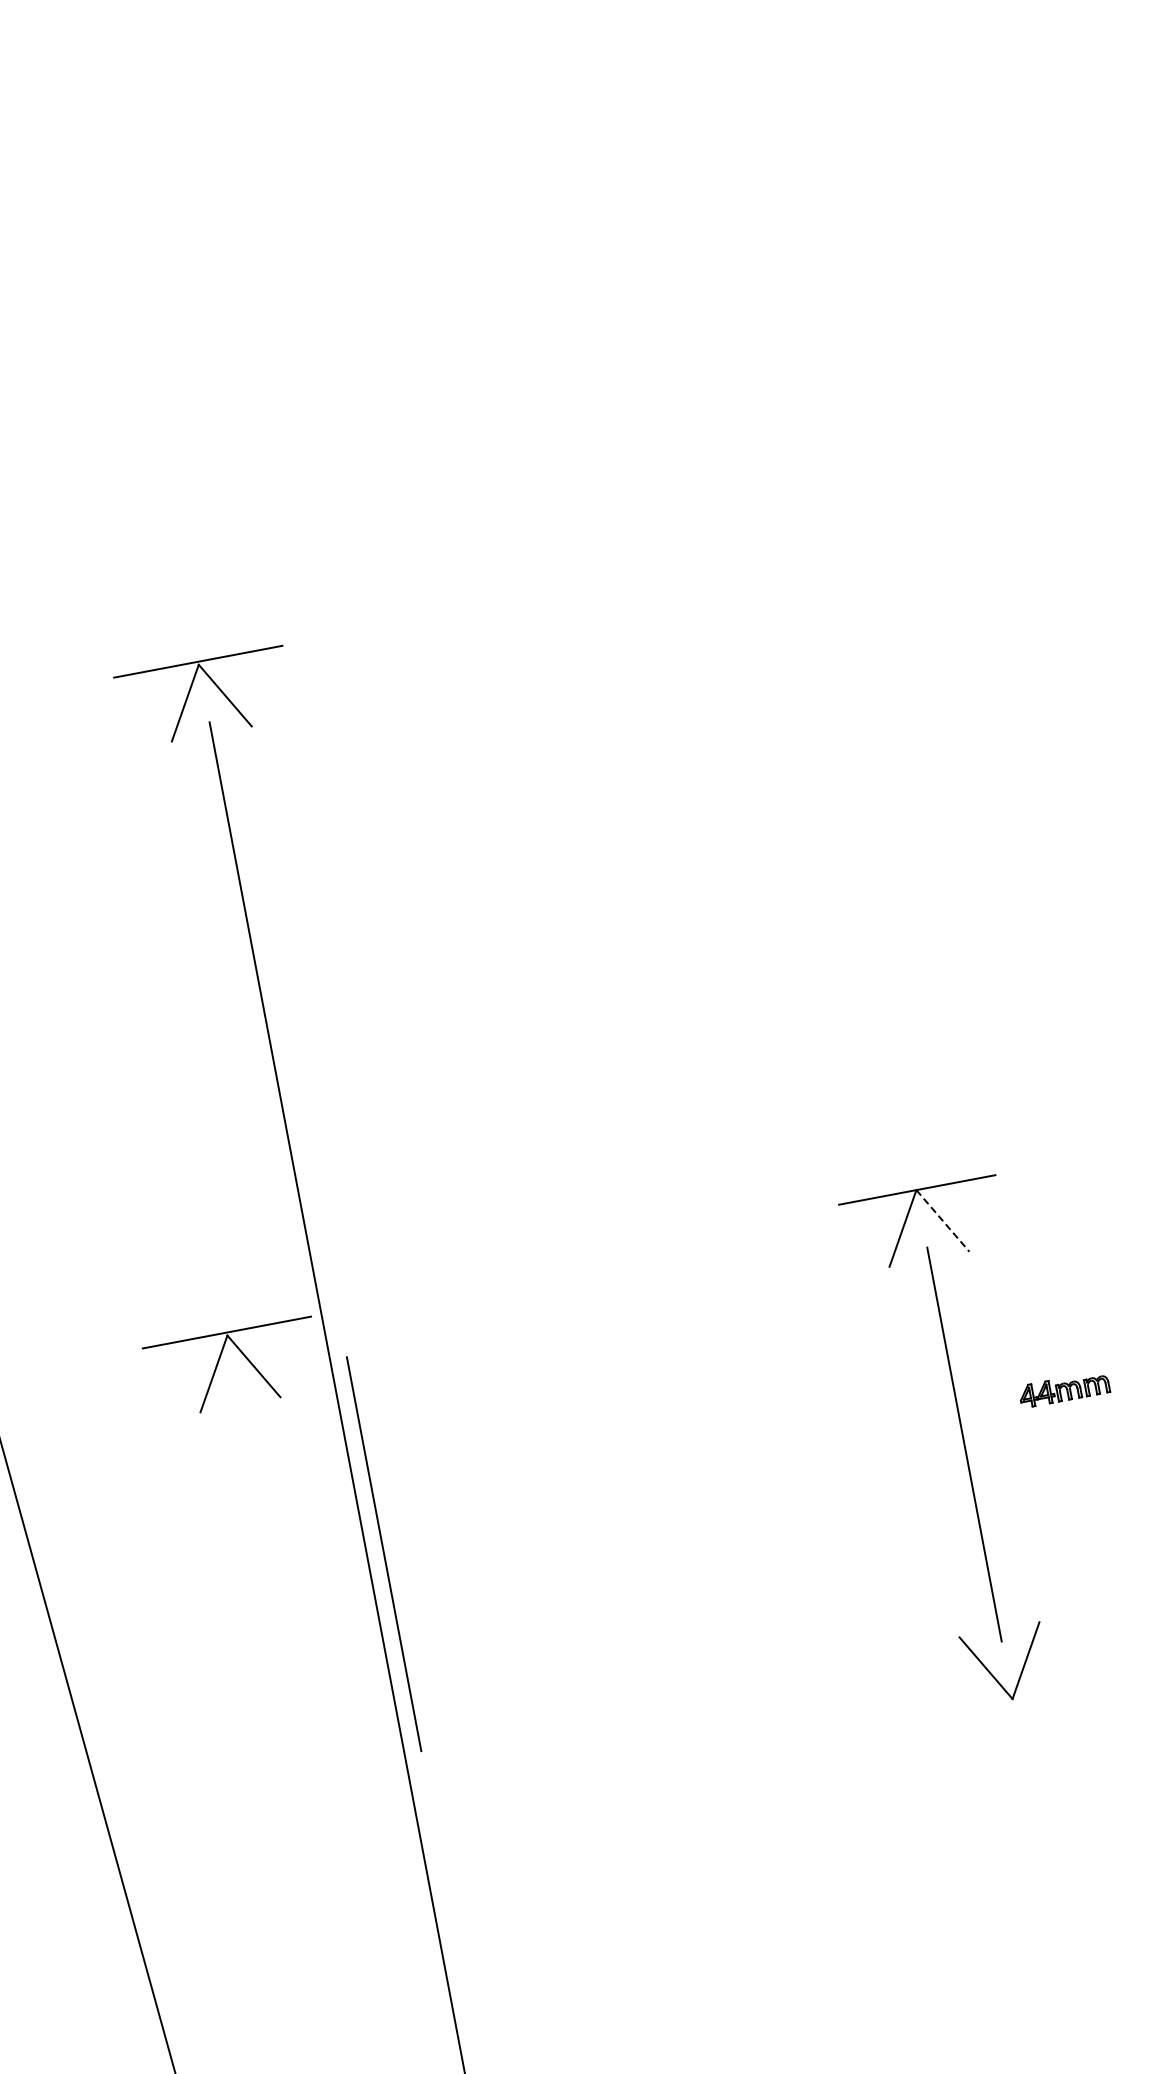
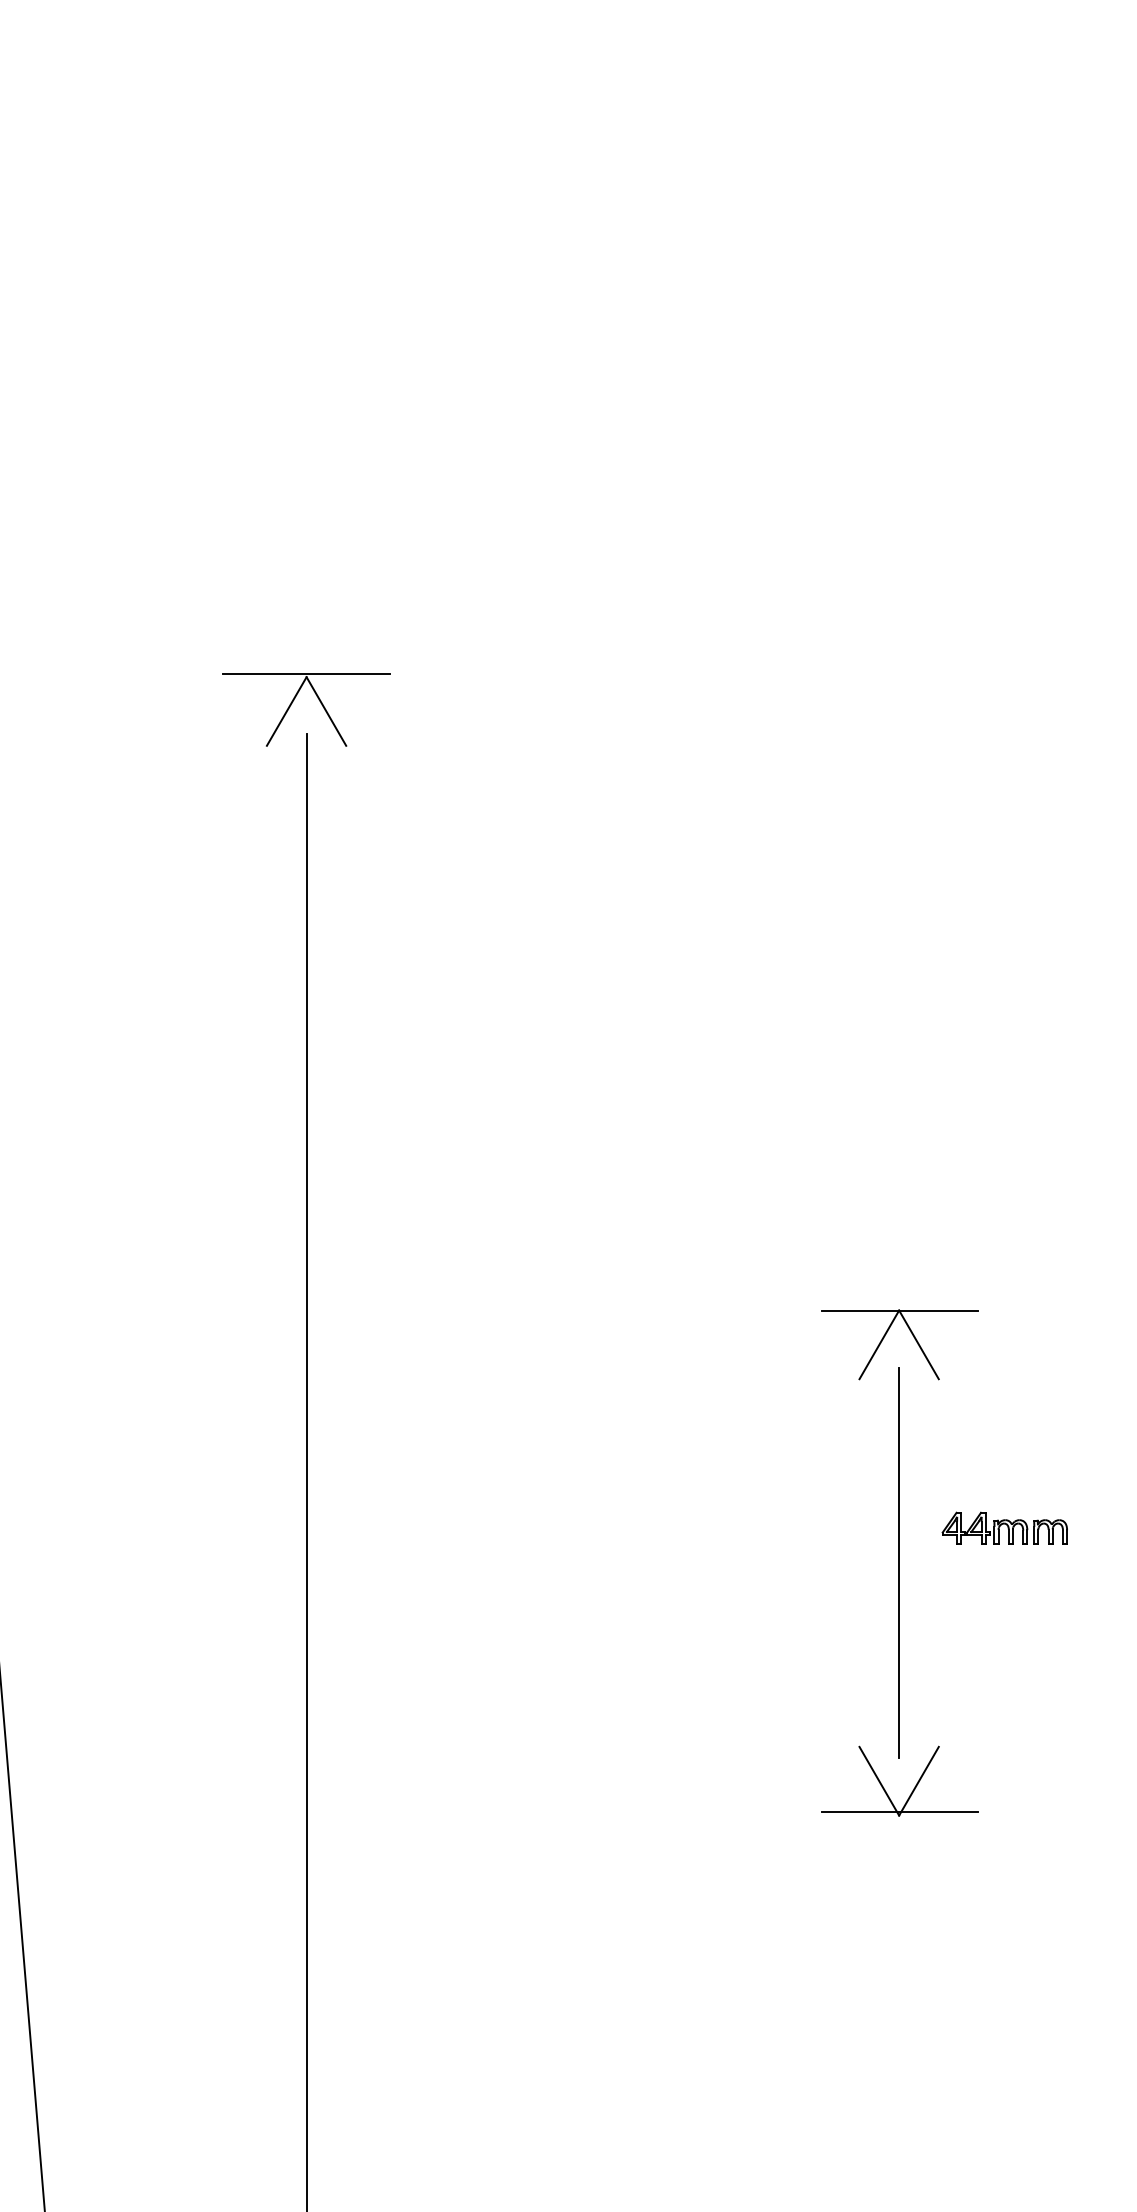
line: (942, 1220) -> (918, 1344), dashed -> solid
part: (219, 1361) -> (200, 1348), removed
part: (1063, 1388) -> (1004, 1527), size x1.43
line: (383, 1553) -> (322, 1562), removed
line: (1012, 1694) -> (899, 1811), added

